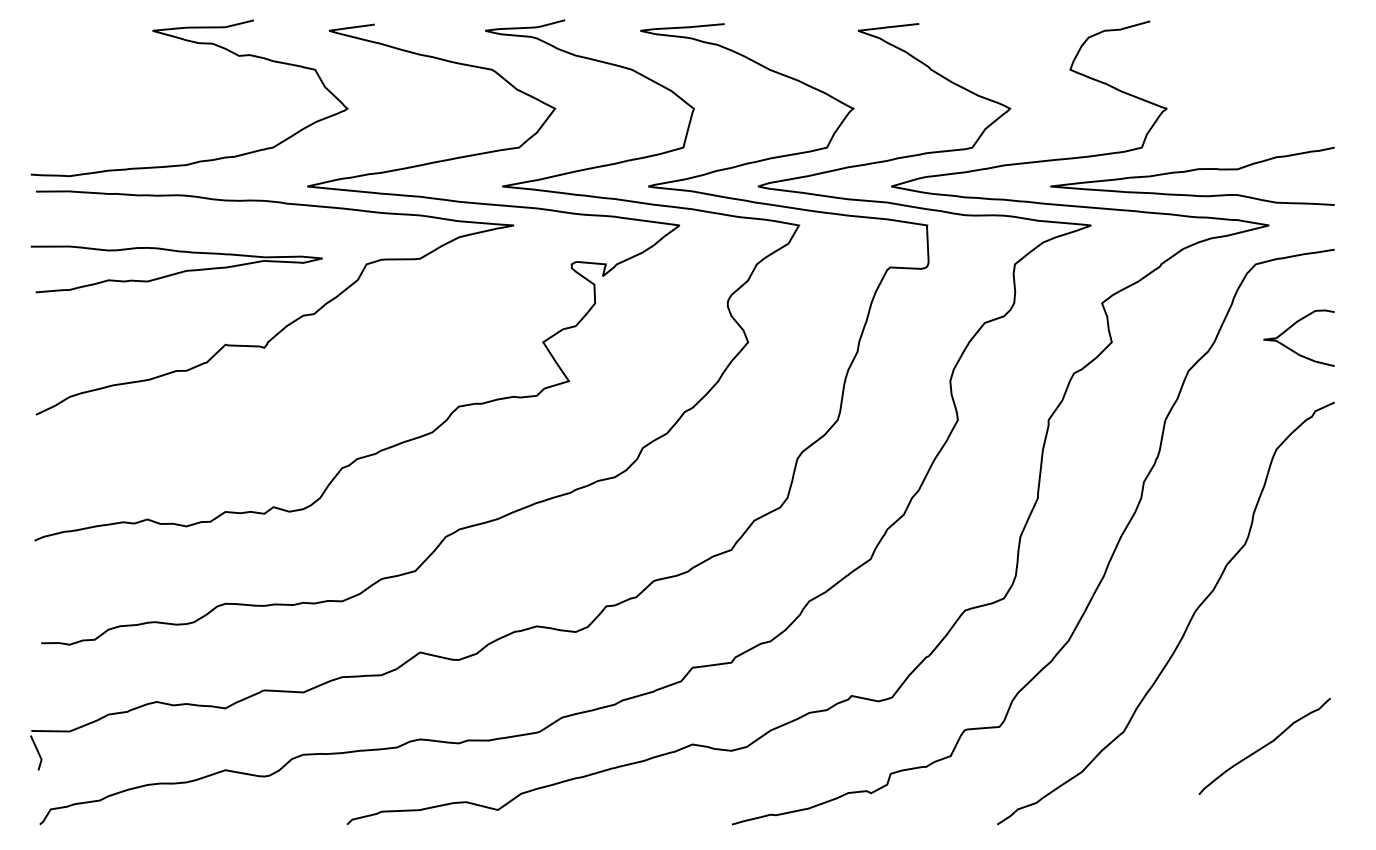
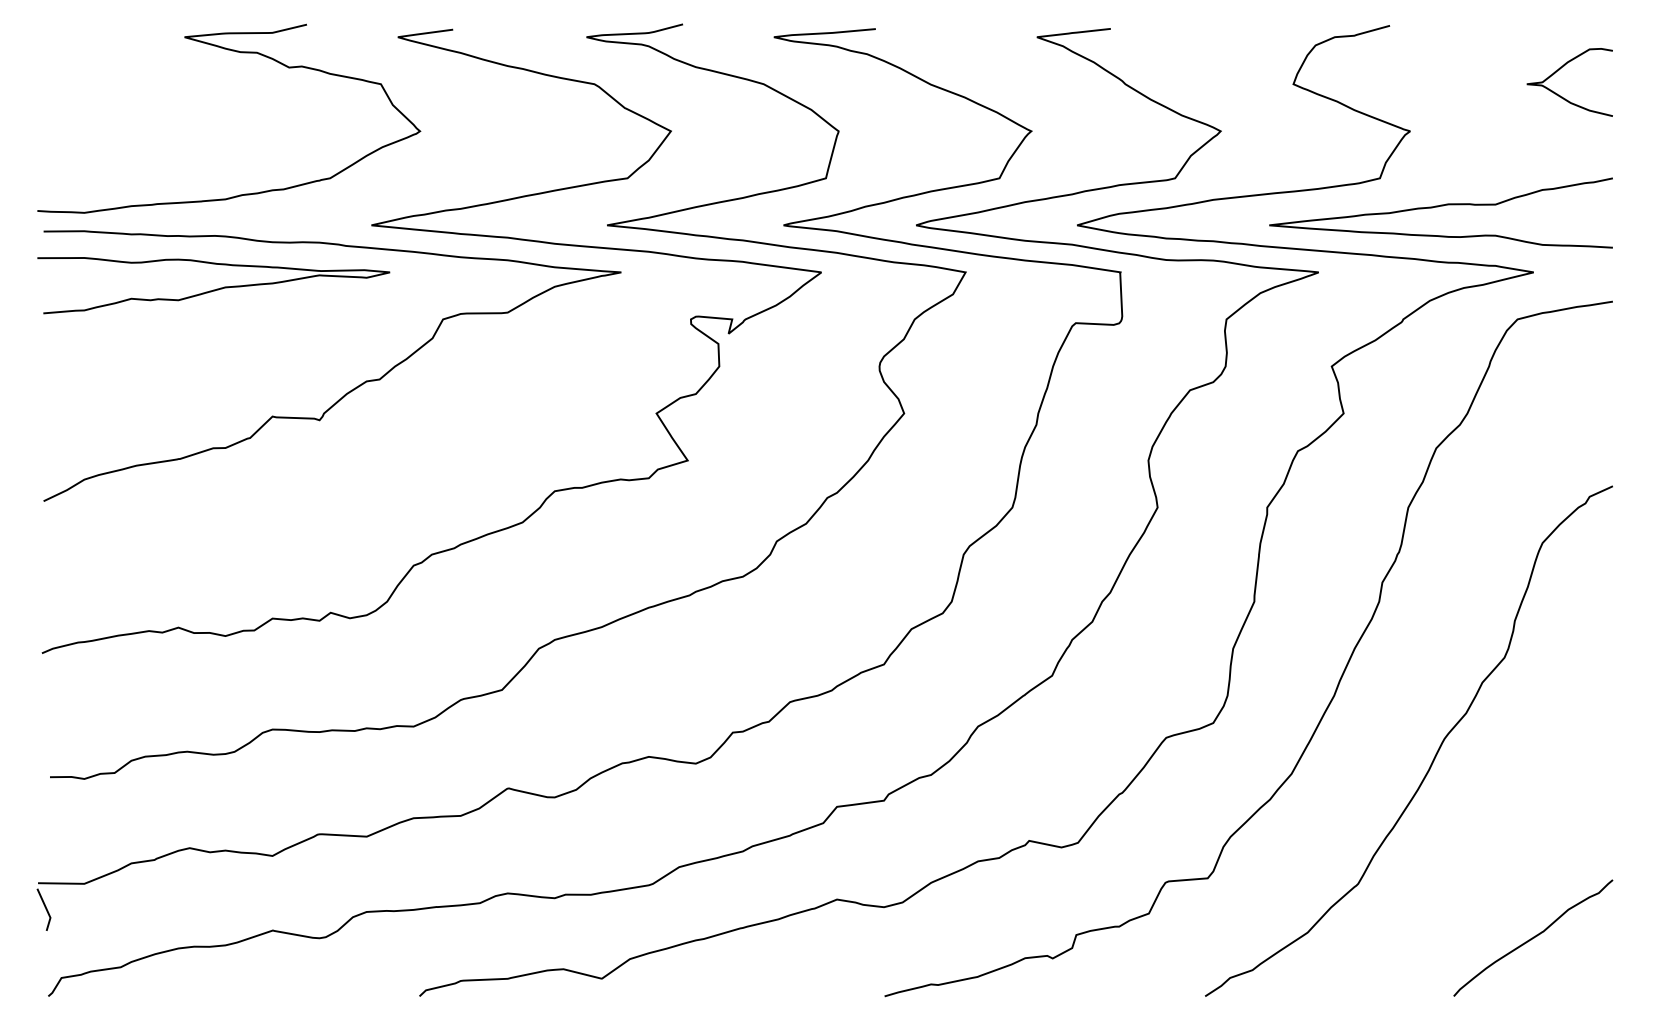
curve: (176, 272) -> (213, 289), moved
curve: (1290, 328) -> (1559, 70), moved
curve: (1264, 746) -> (1532, 938), moved

